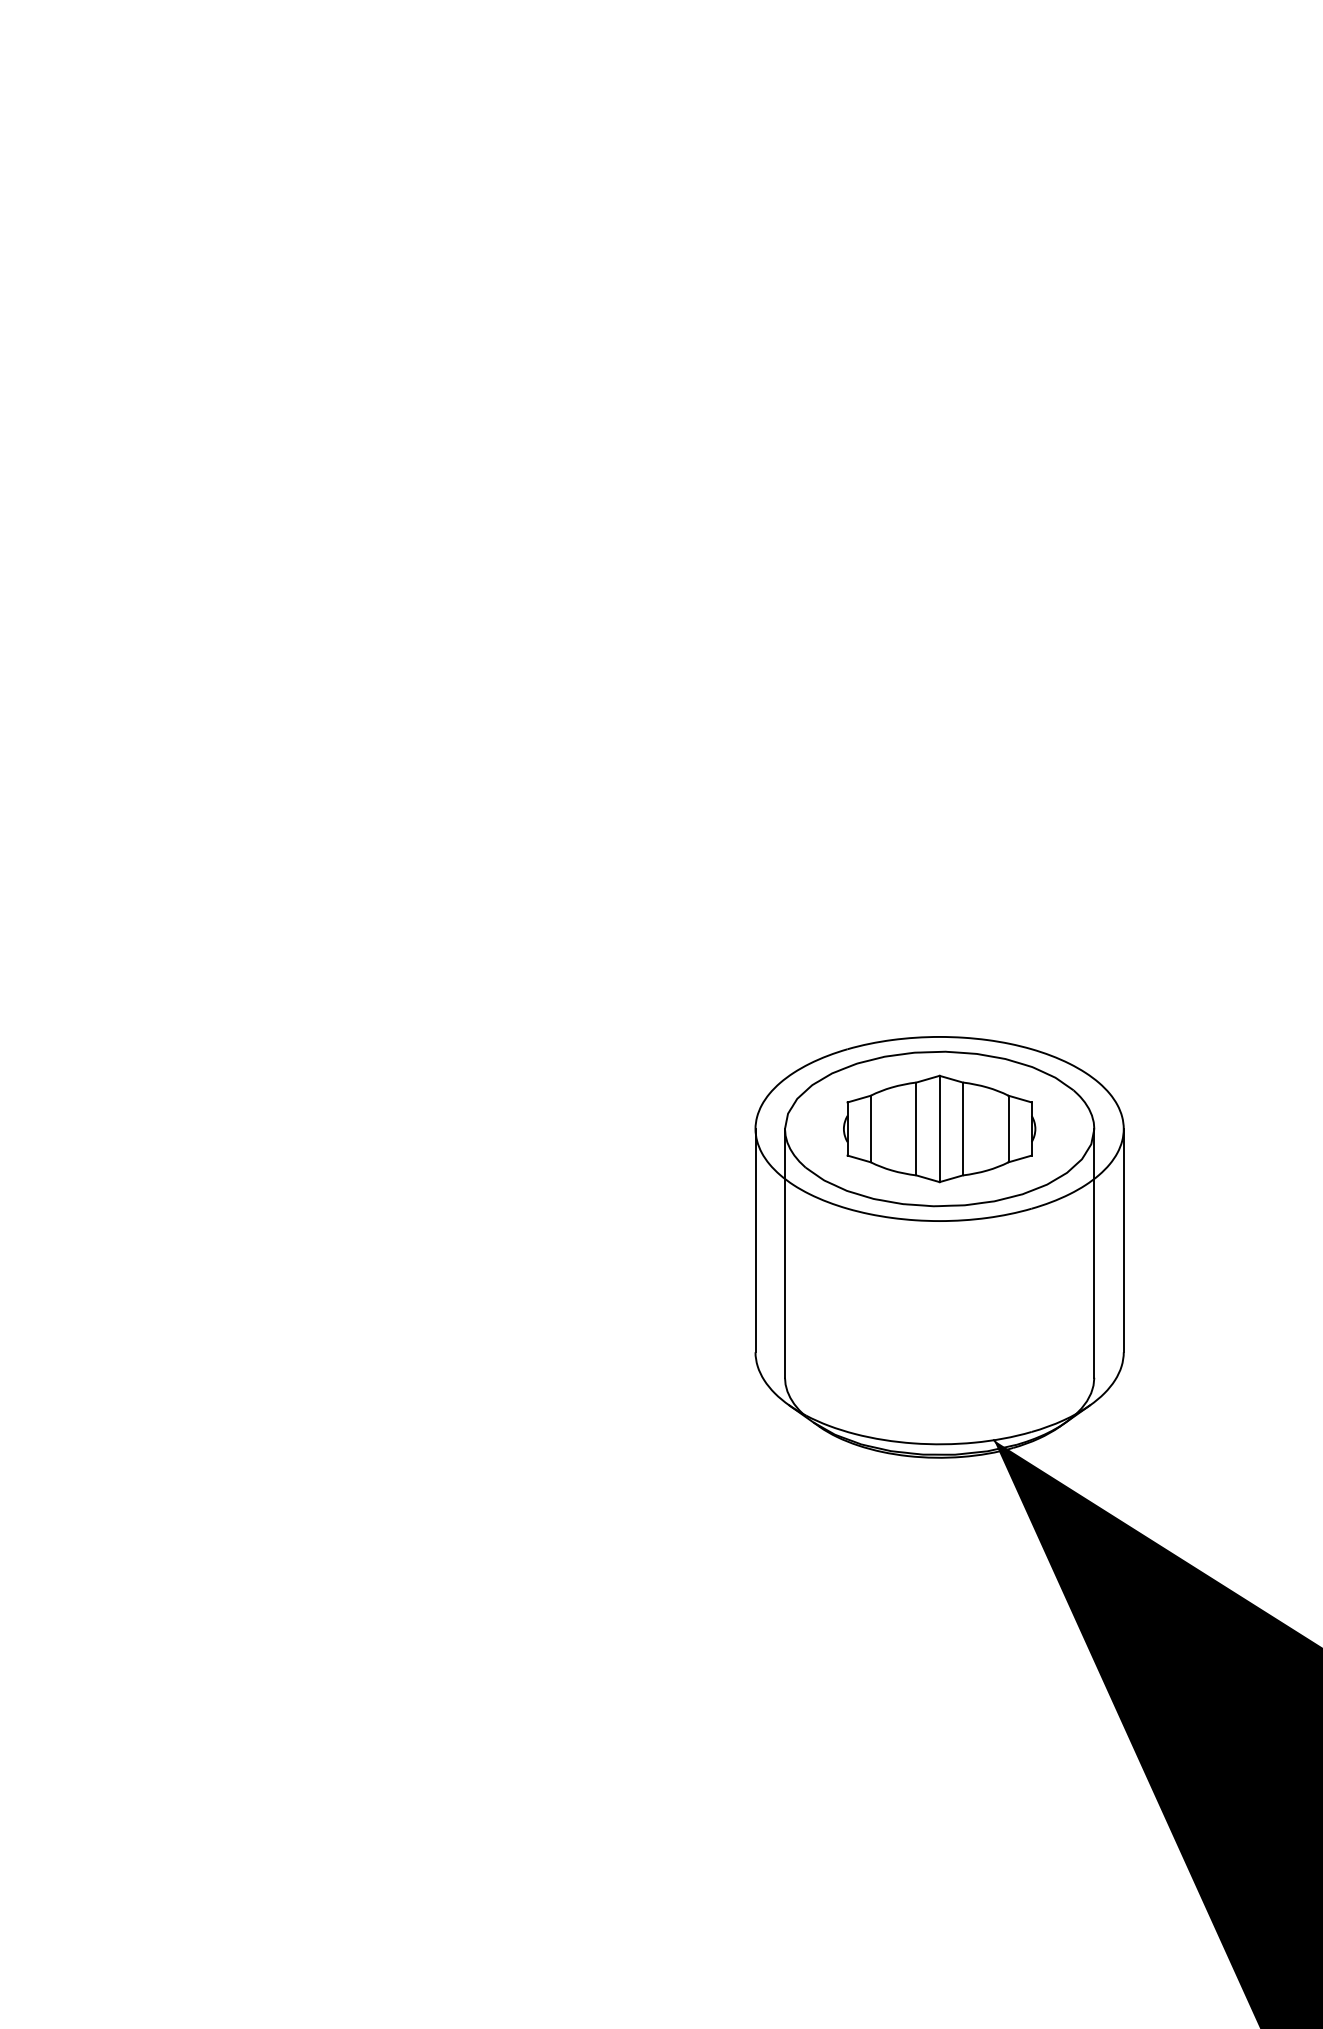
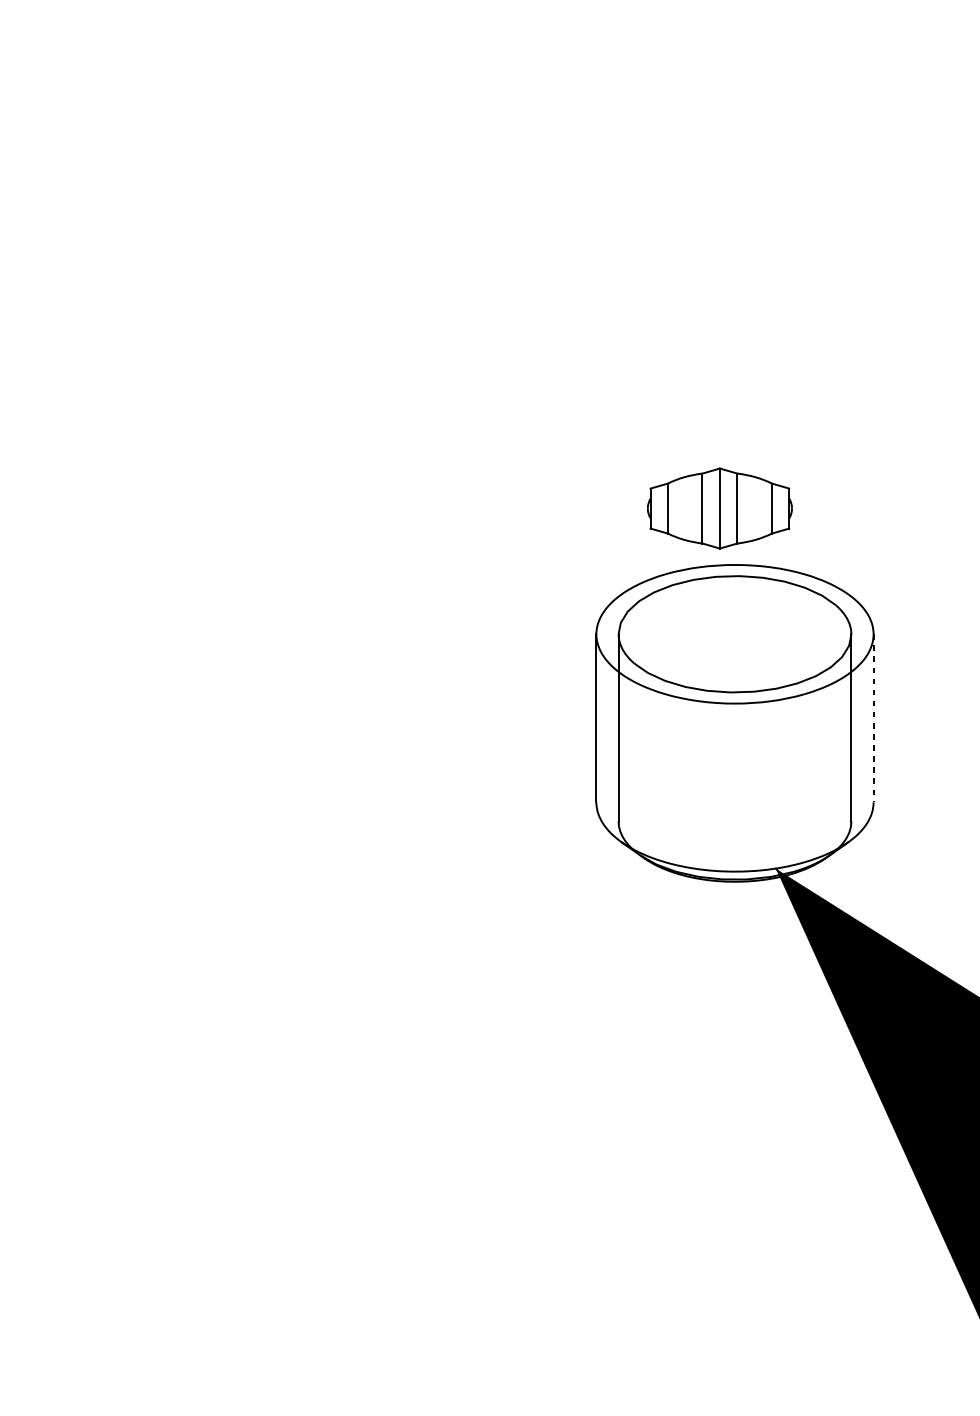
part: (939, 1128) -> (719, 508), moved
line: (1123, 1240) -> (873, 718), solid -> dashed

